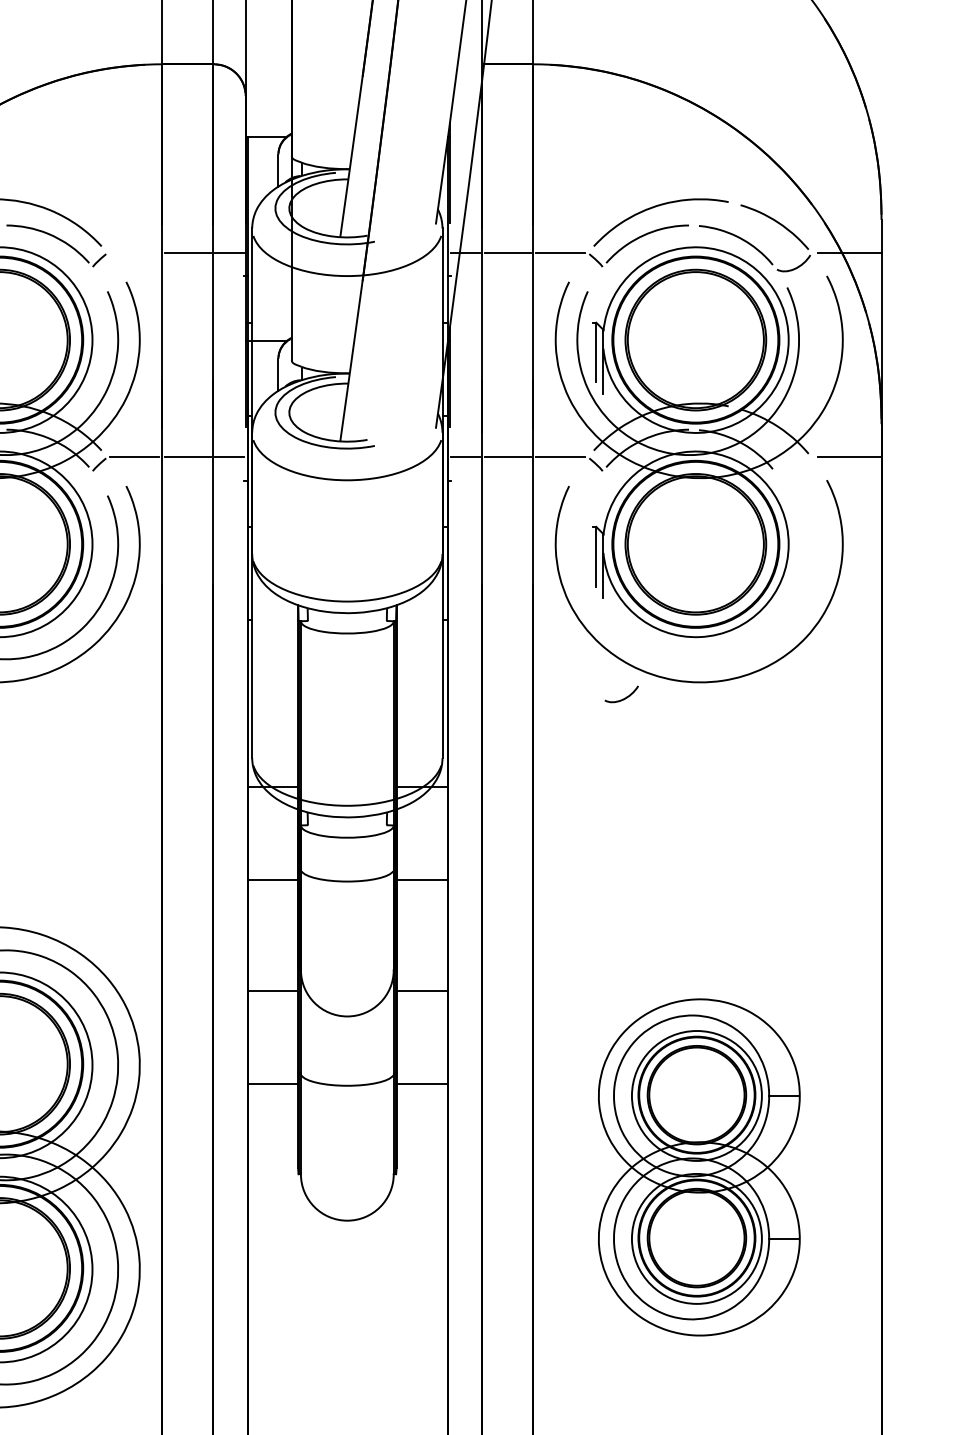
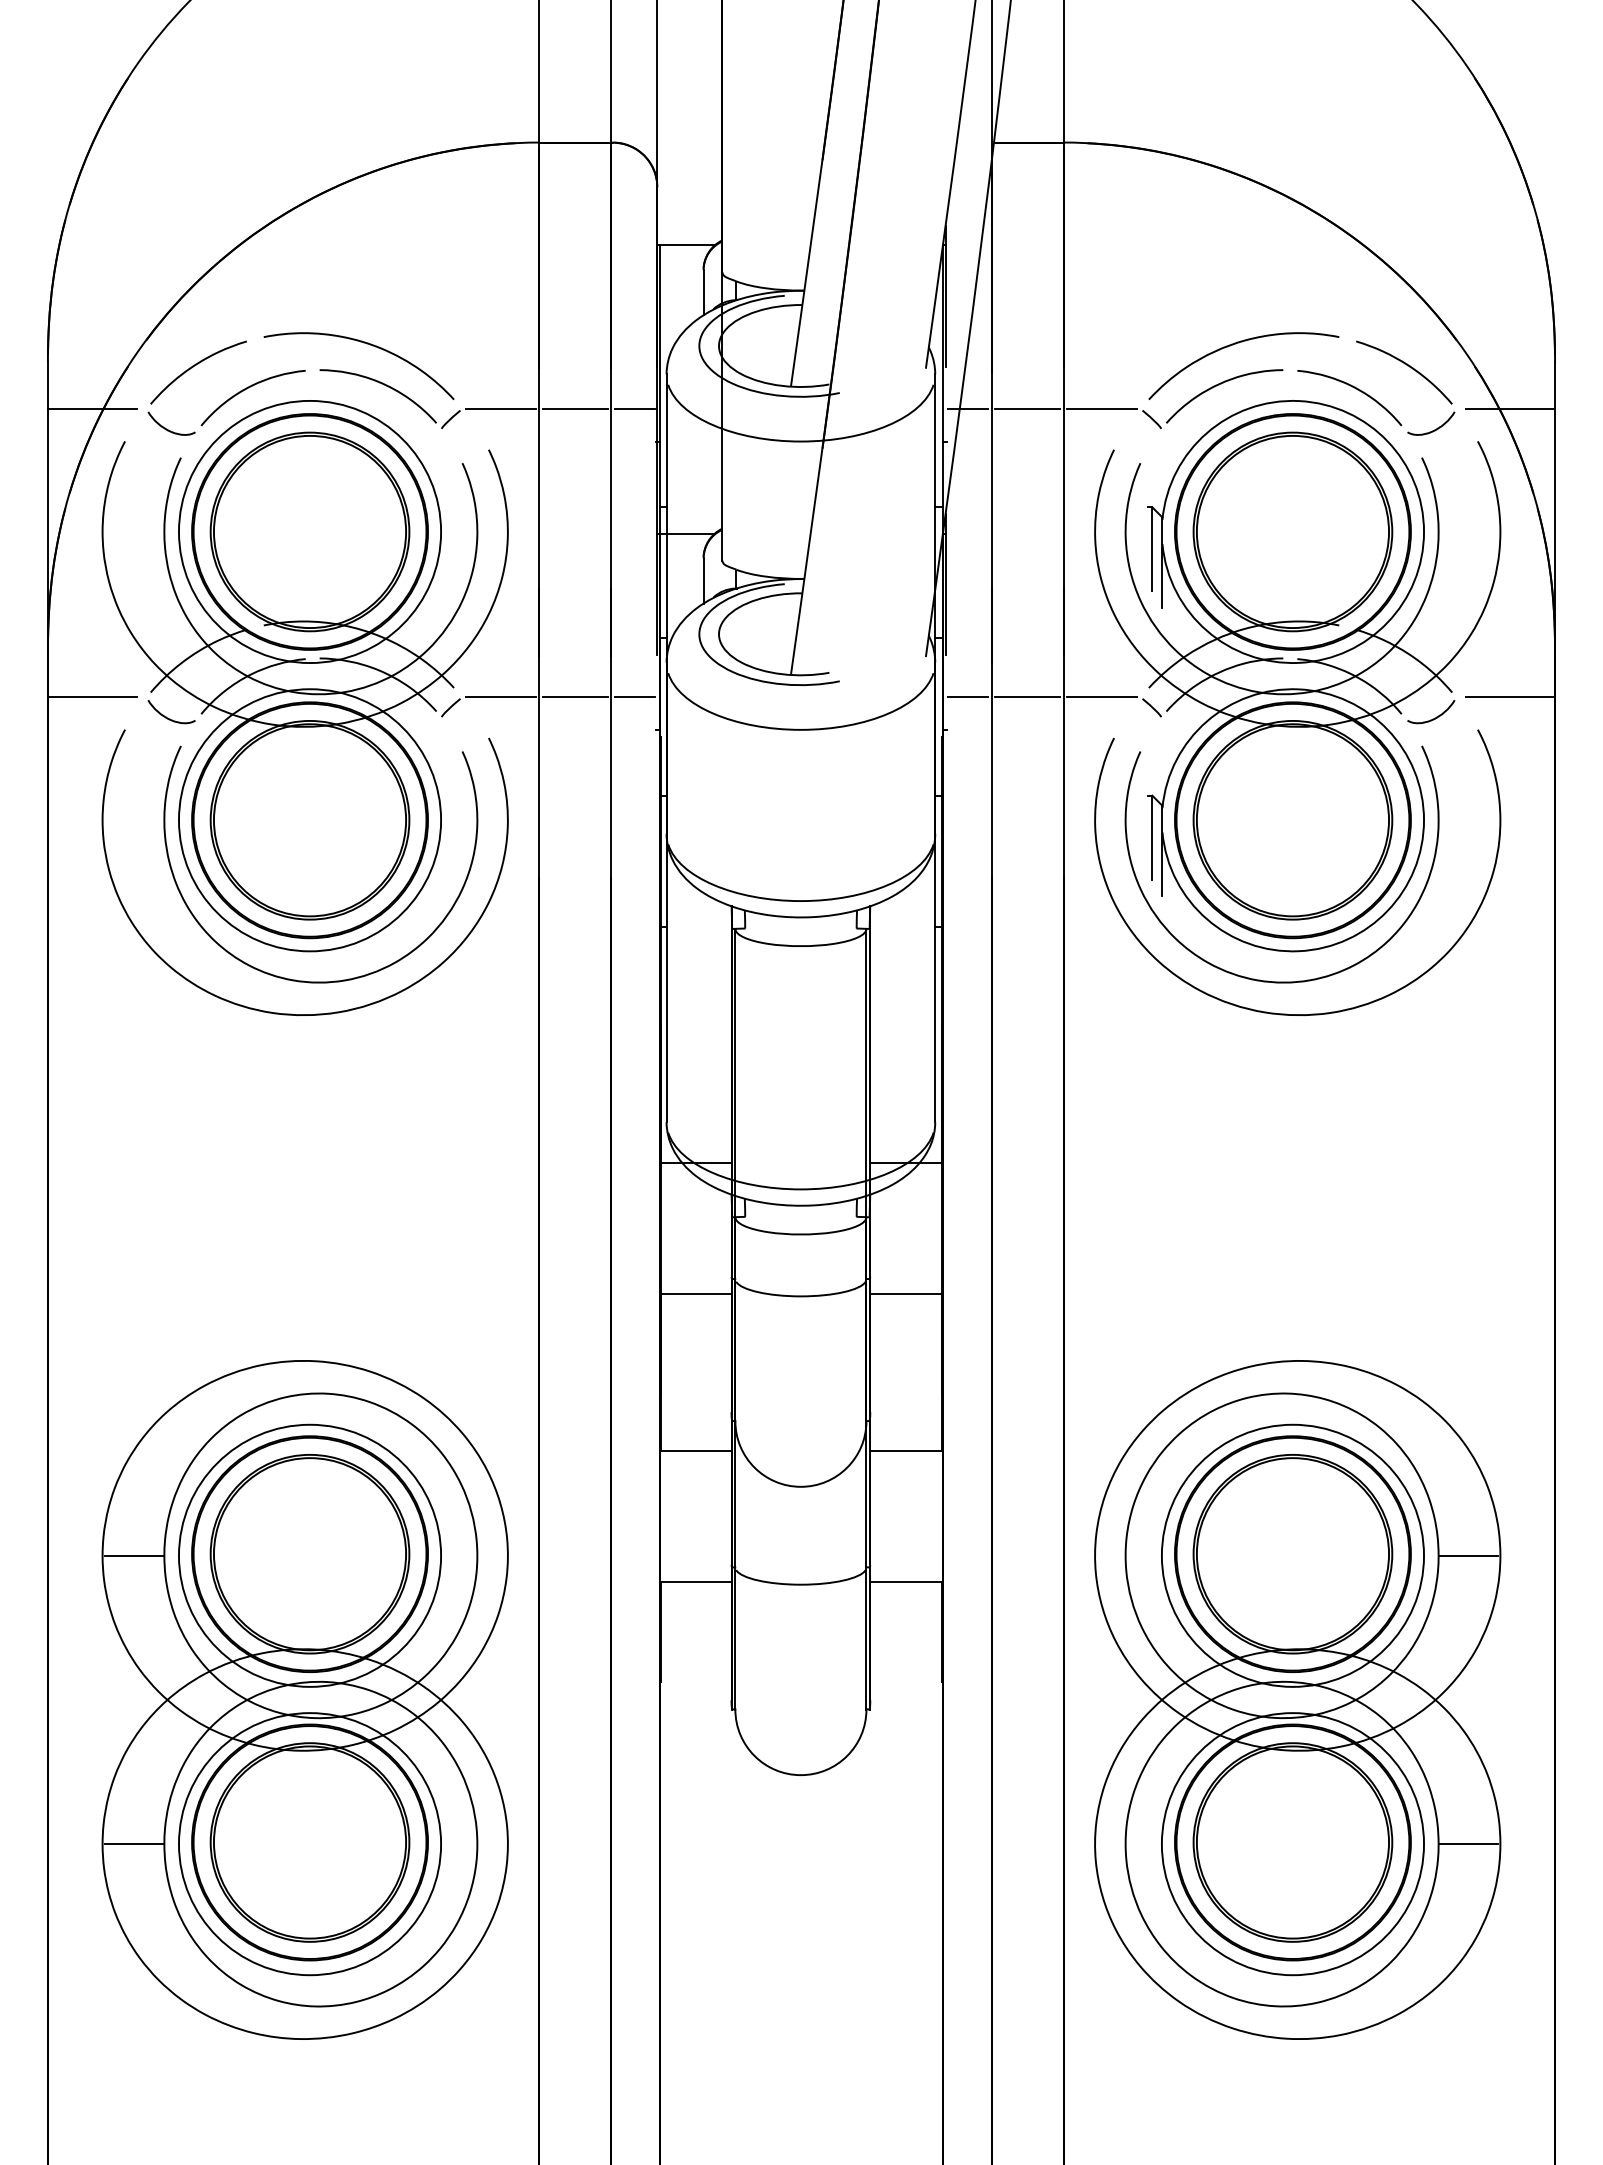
line: (134, 253) -> (500, 409), added
curve: (678, 657) -> (1268, 980), added
curve: (622, 698) -> (1432, 718), moved
part: (699, 1167) -> (1297, 1699), size x1.43

